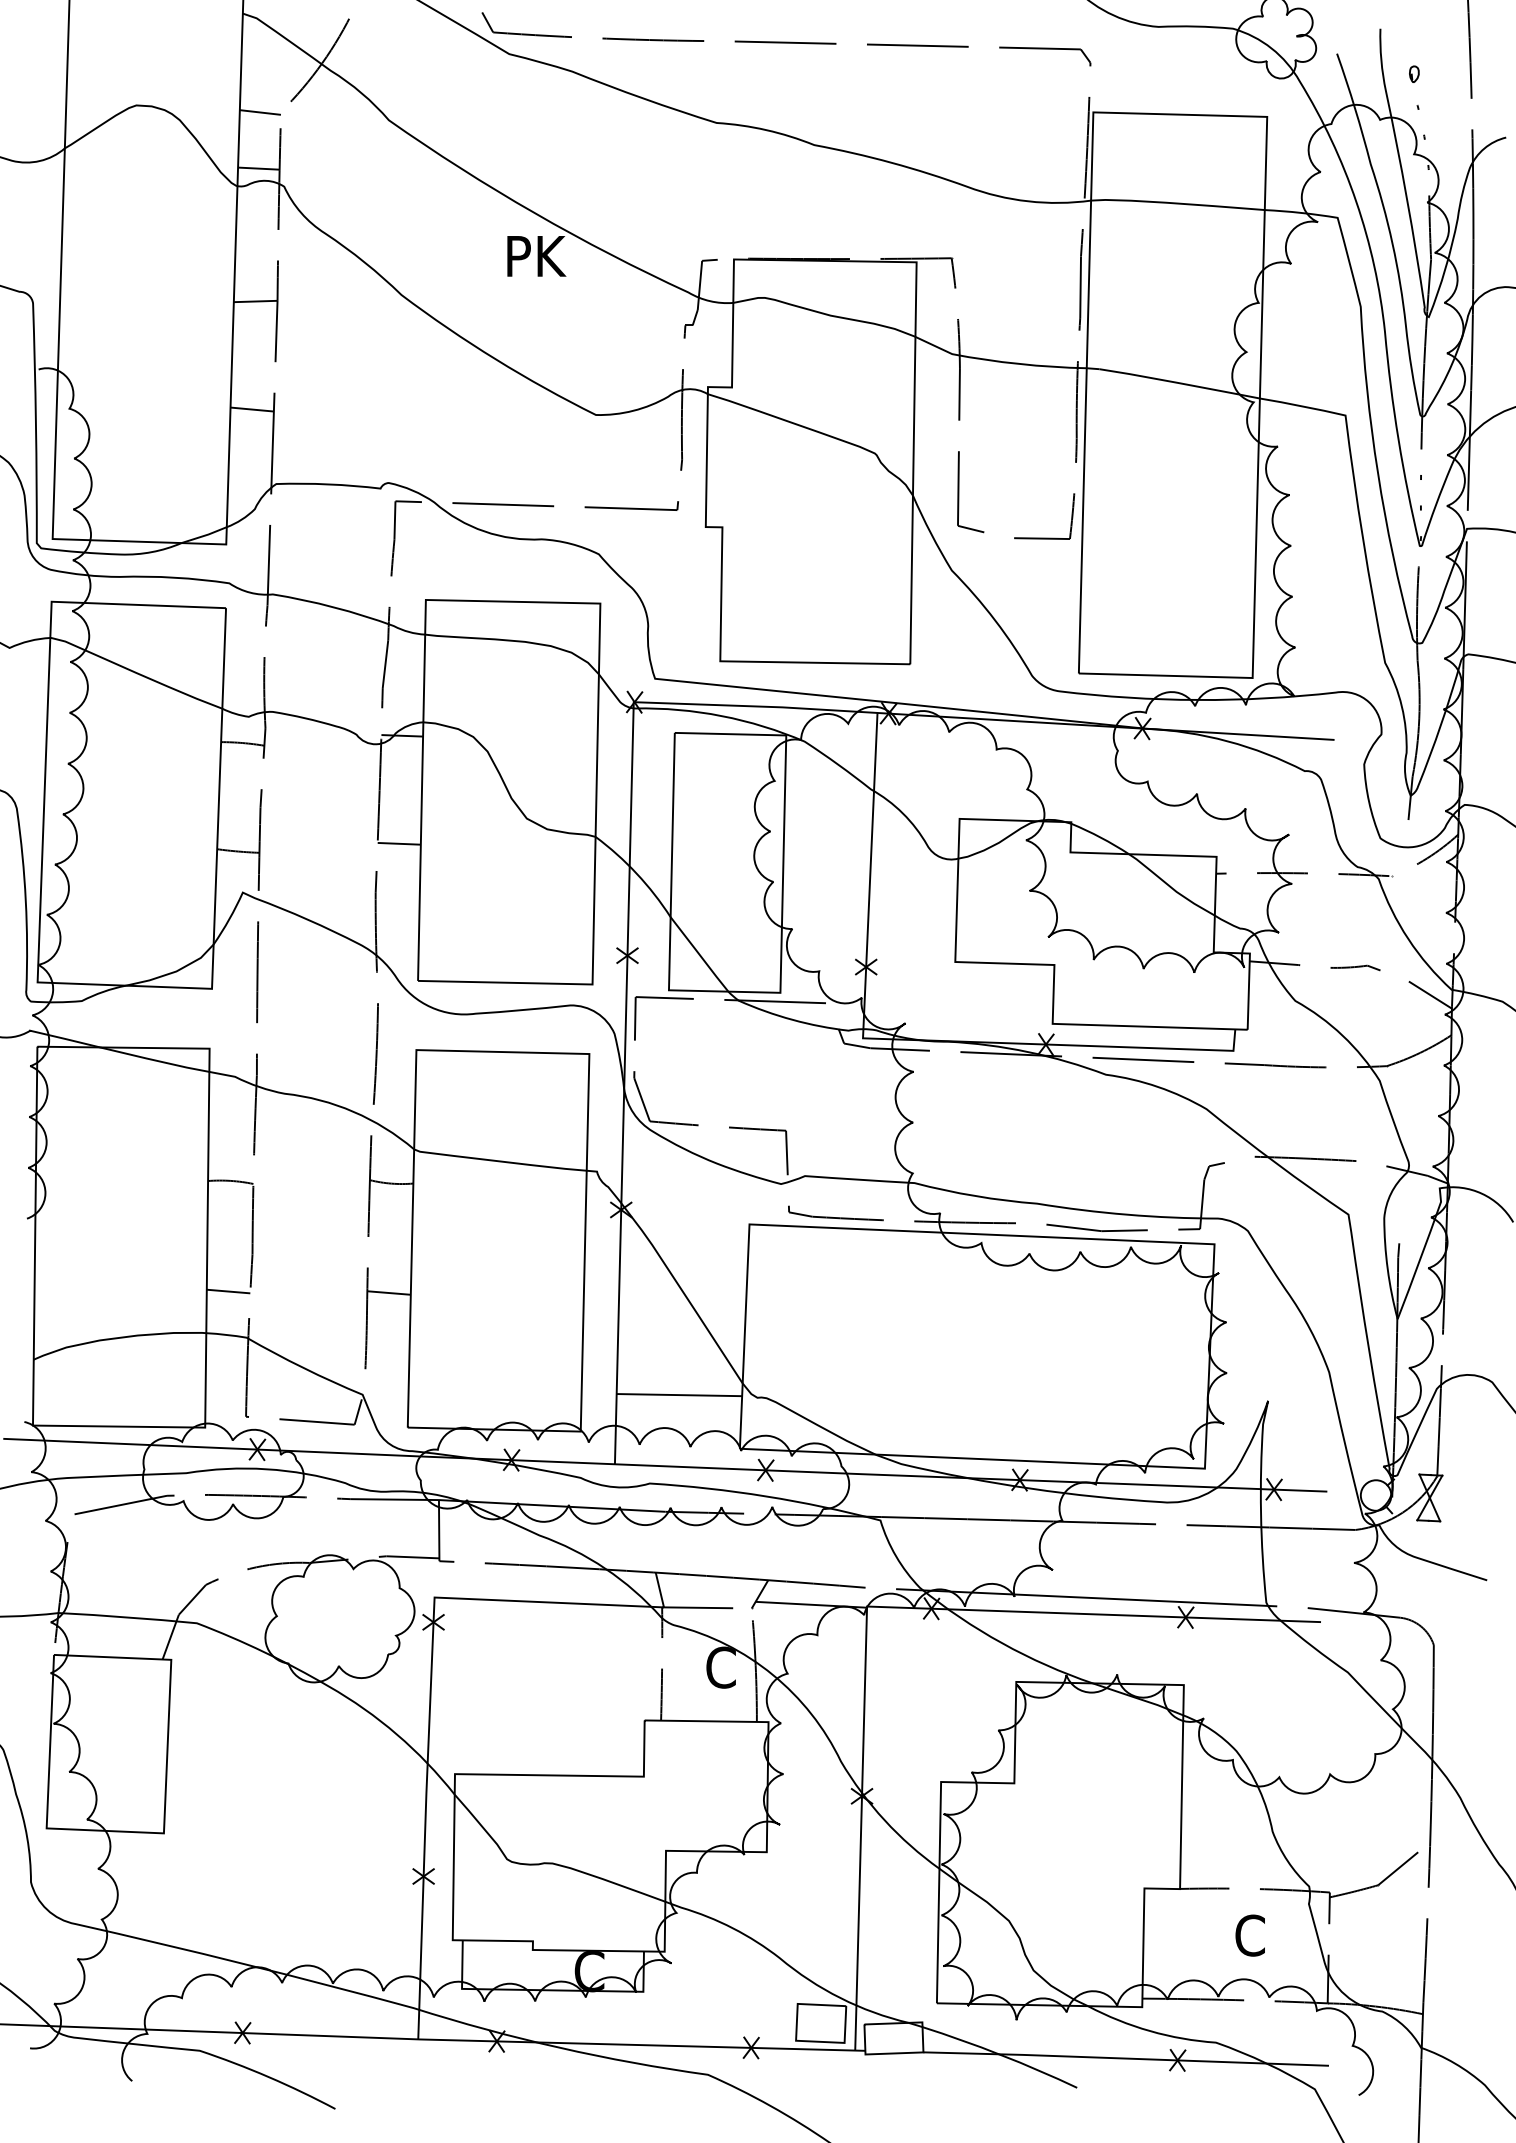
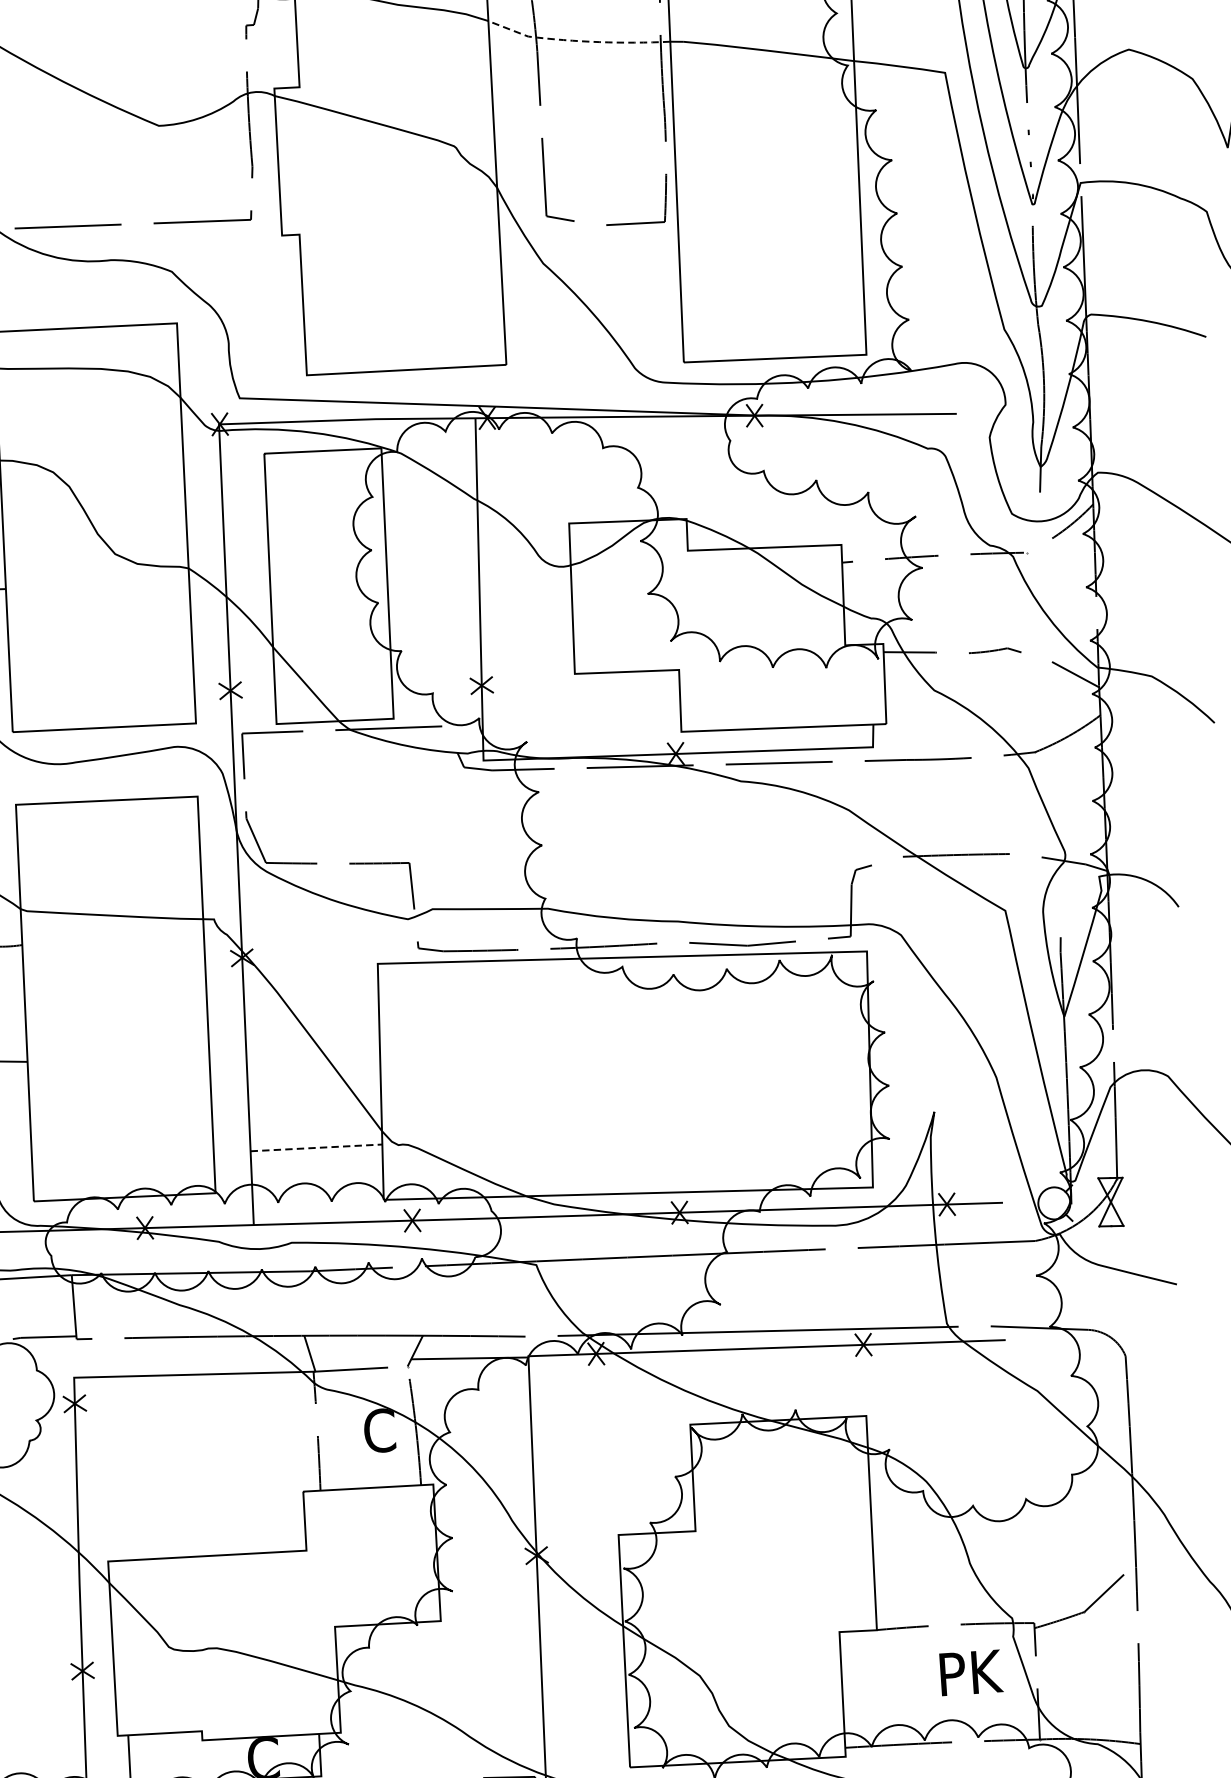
line: (999, 361) -> (578, 40), solid -> dashed
line: (679, 1395) -> (316, 1148), solid -> dashed
text: (1265, 1935) -> (969, 1672), C -> PK

